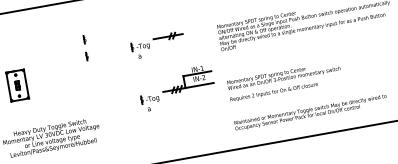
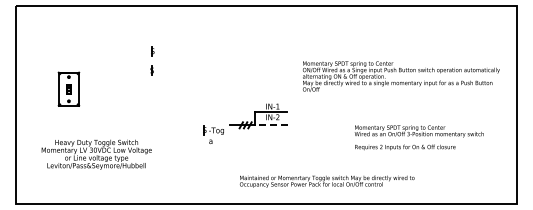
part: (157, 44) -> (232, 71), removed
text: (284, 81) -> (418, 137), moved
line: (199, 85) -> (271, 125), solid -> dashed
text: (311, 112) -> (327, 181), moved

